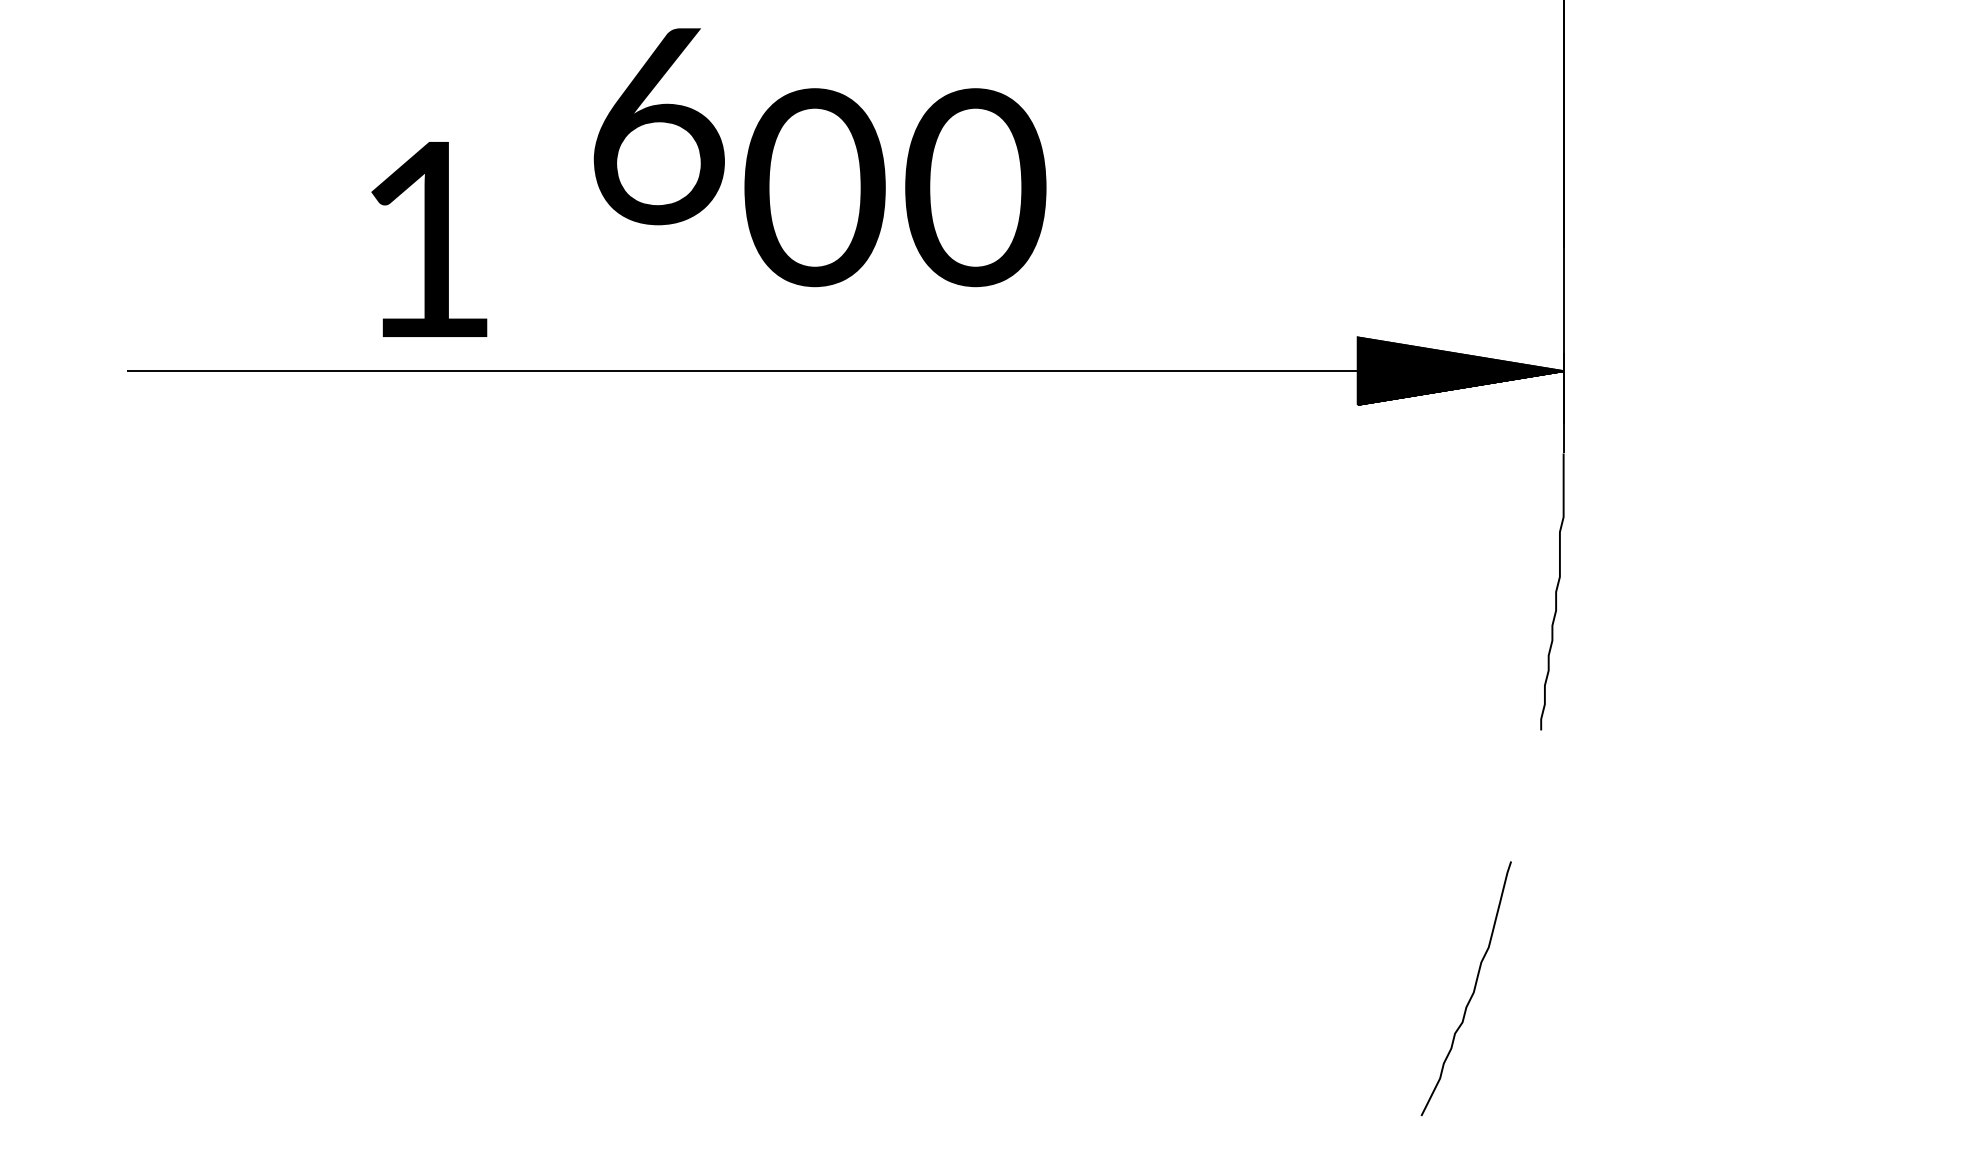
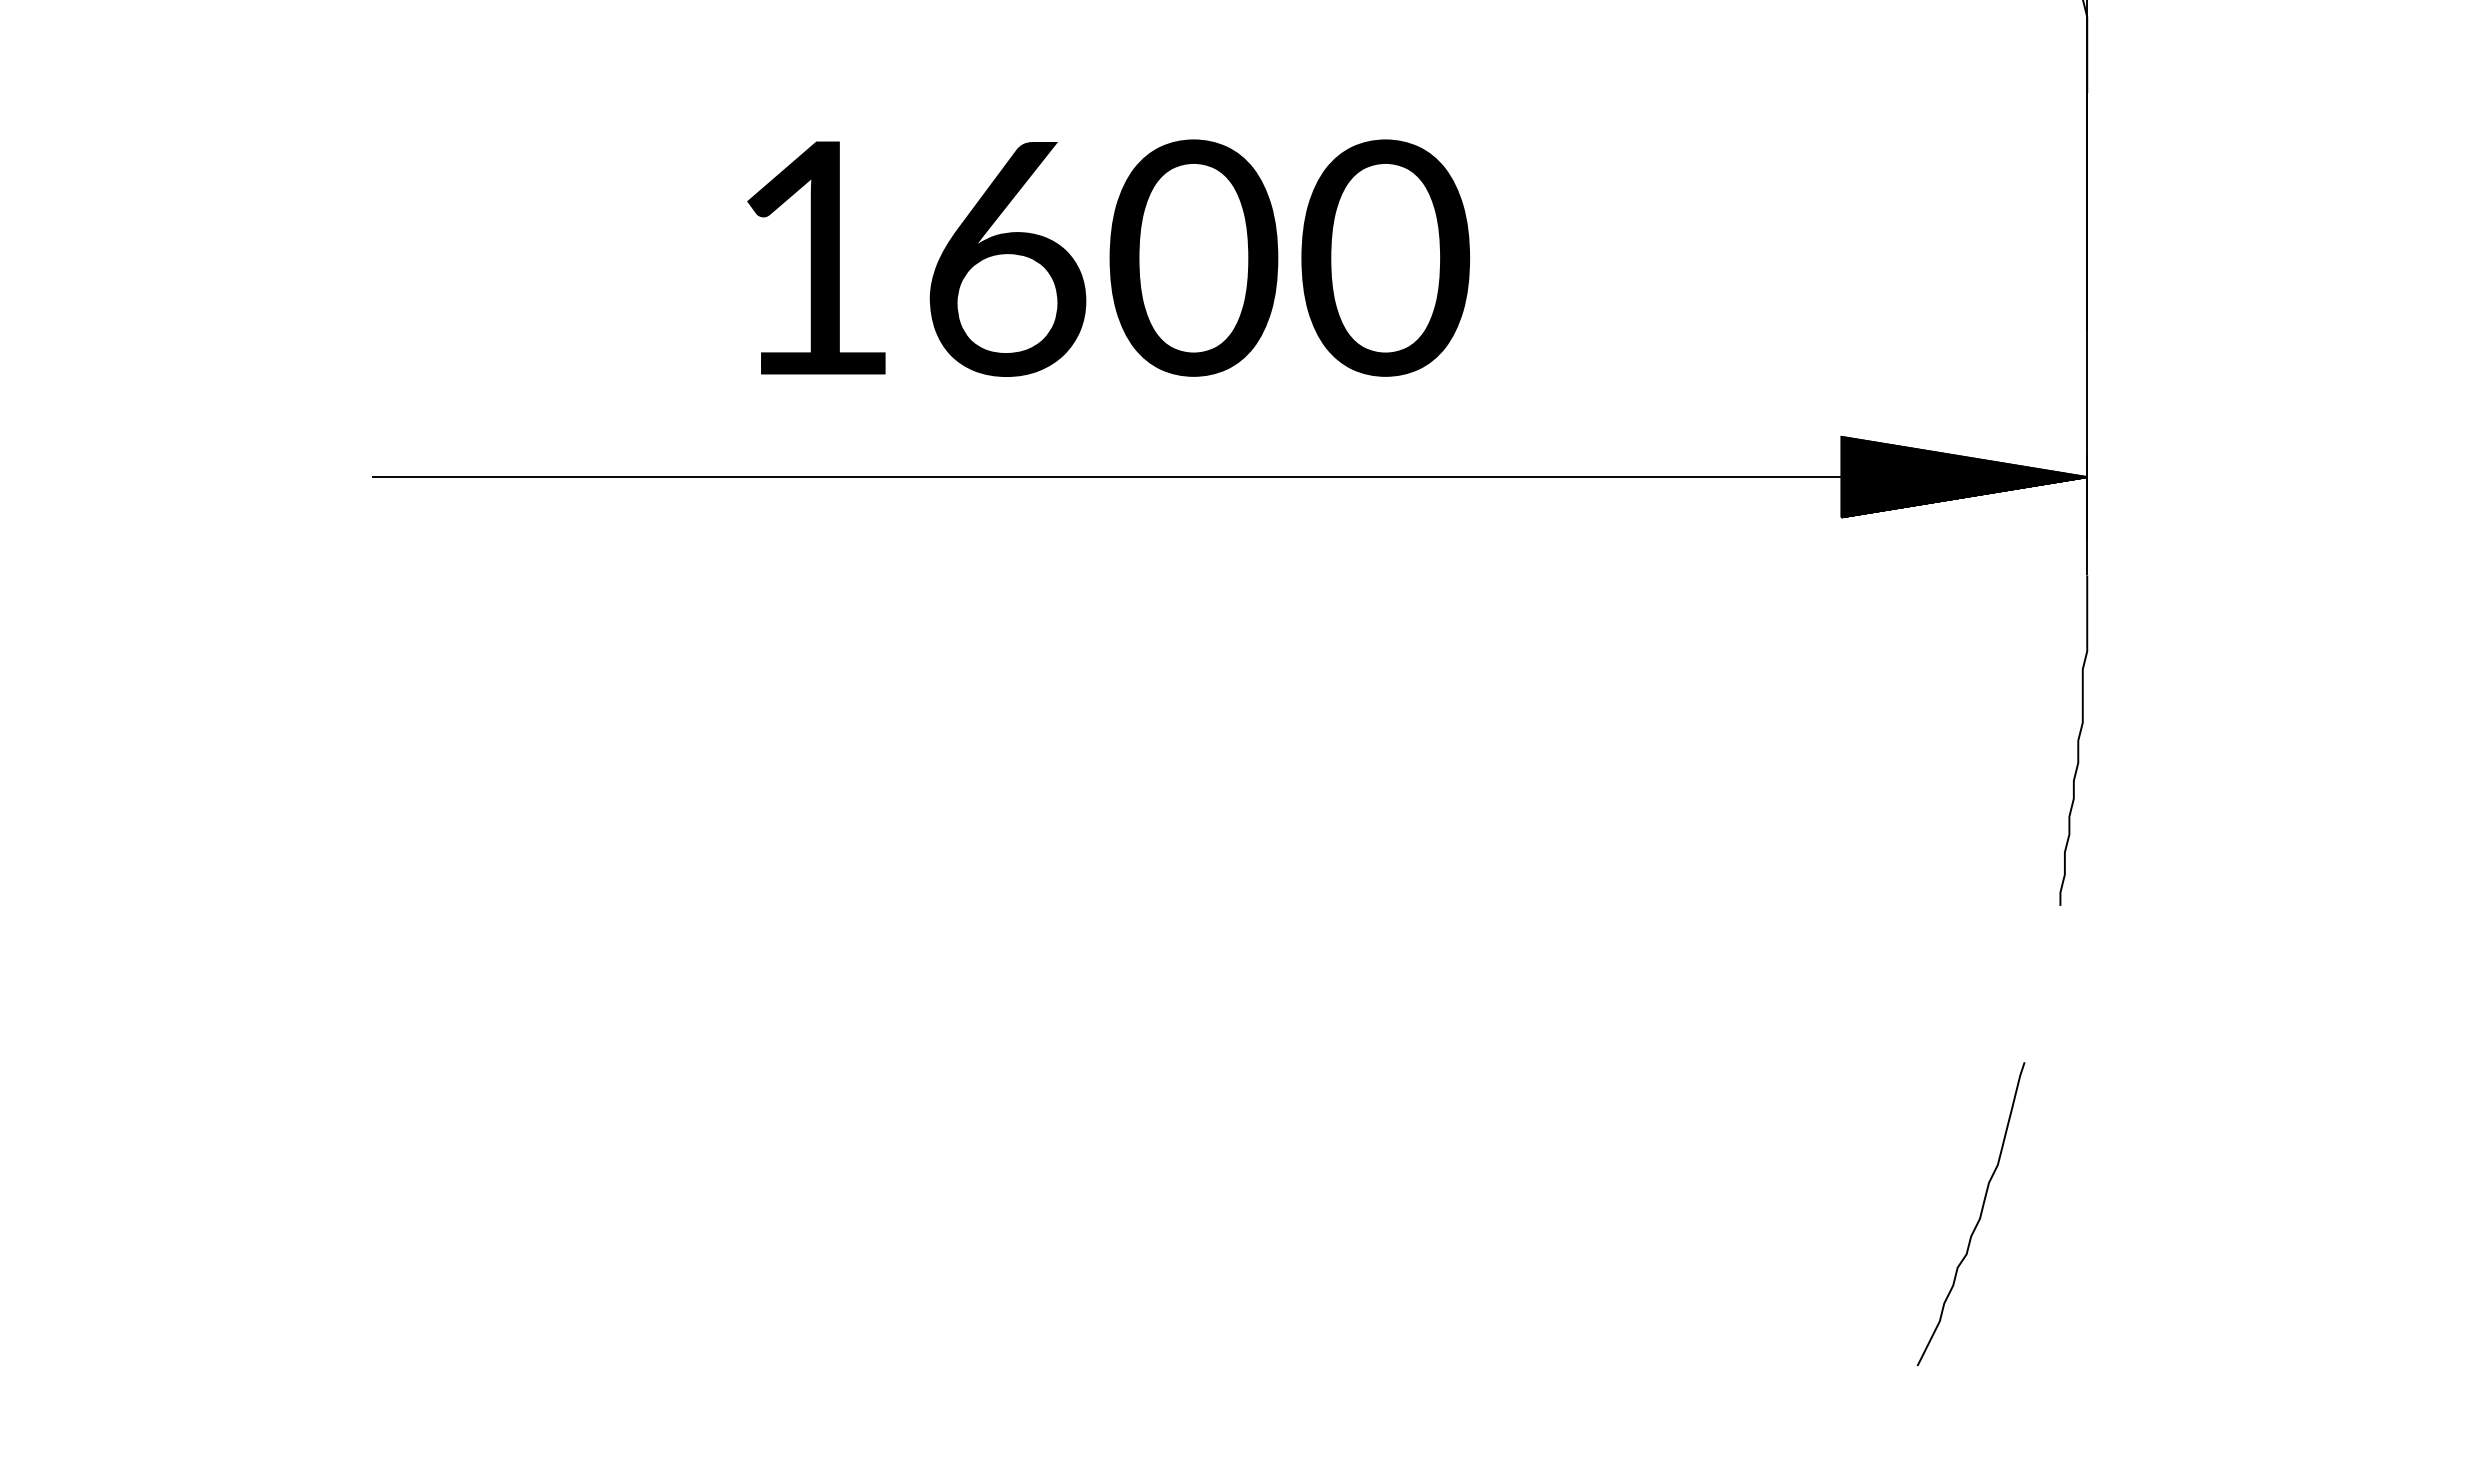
text: (658, 126) -> (1007, 259), moved
text: (429, 239) -> (816, 257), moved

